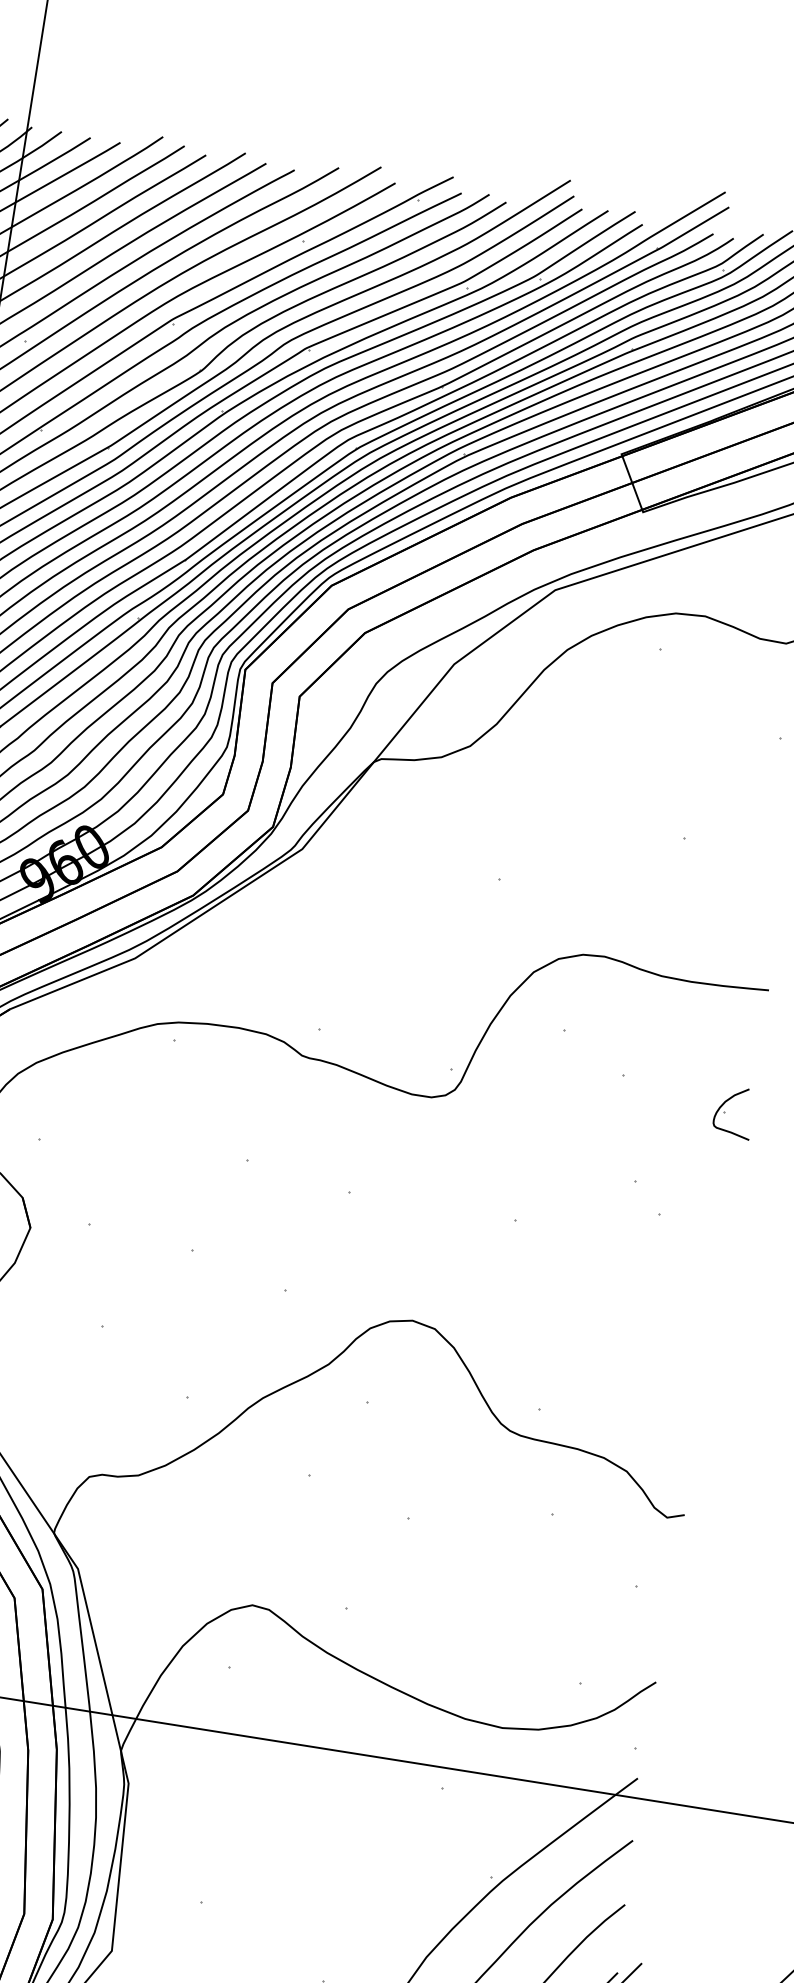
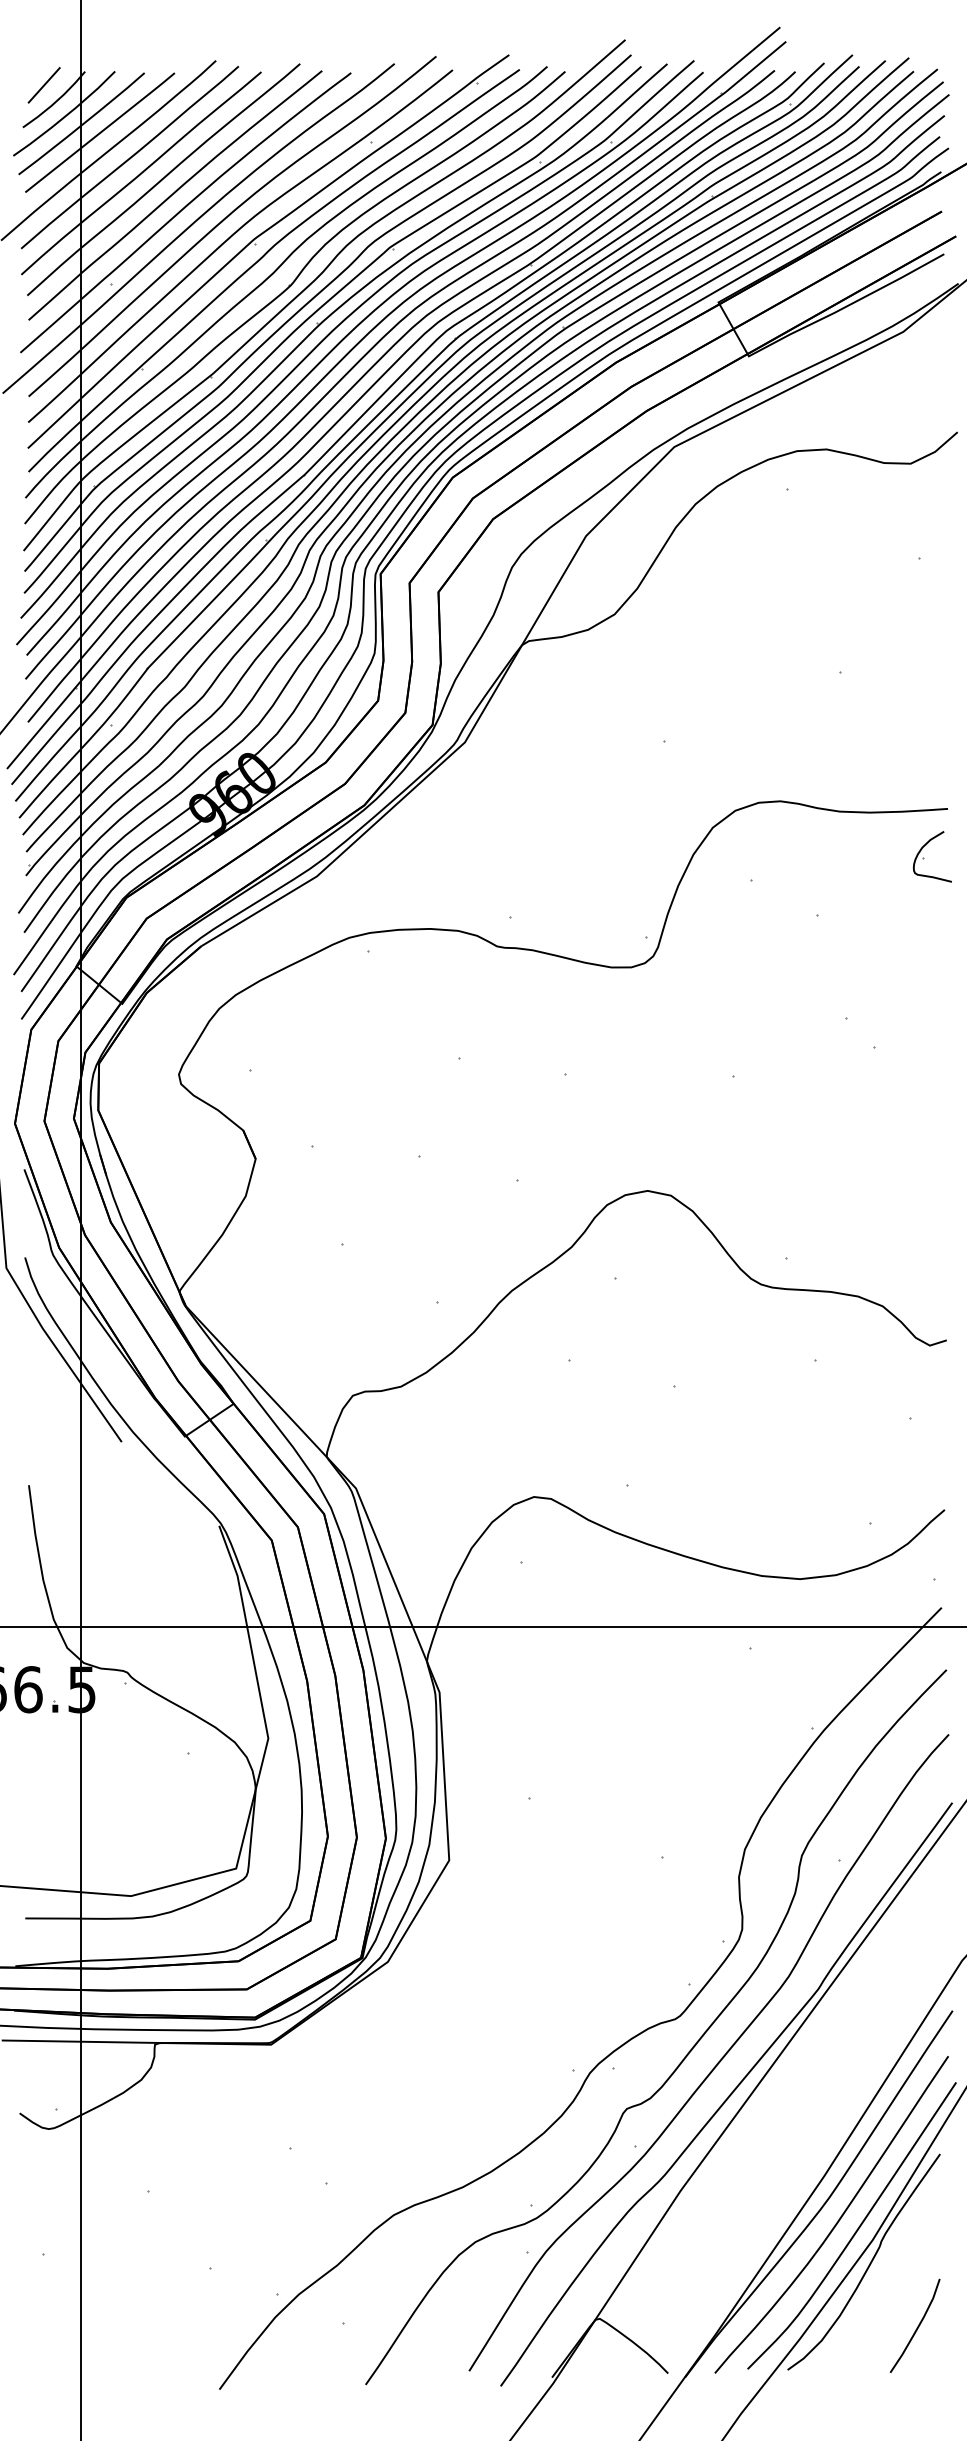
part: (725, 1112) -> (924, 858), moved

